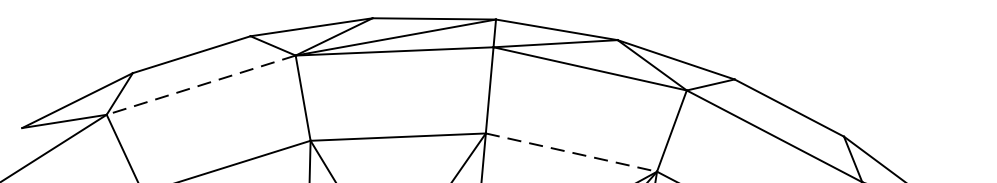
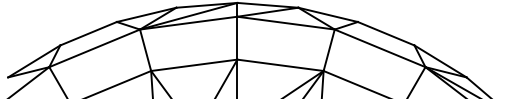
line: (200, 85) -> (94, 48), dashed -> solid
line: (573, 153) -> (281, 65), dashed -> solid

